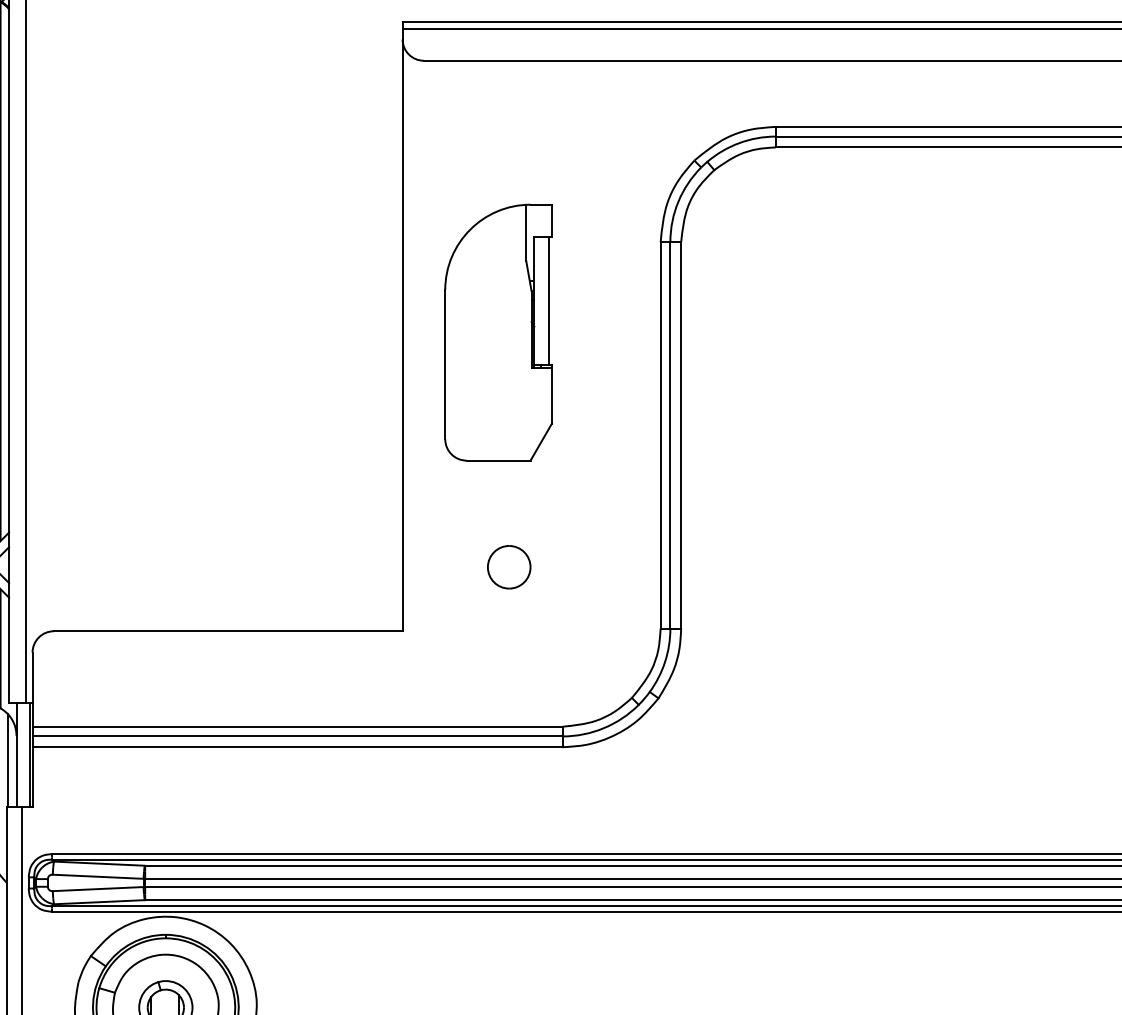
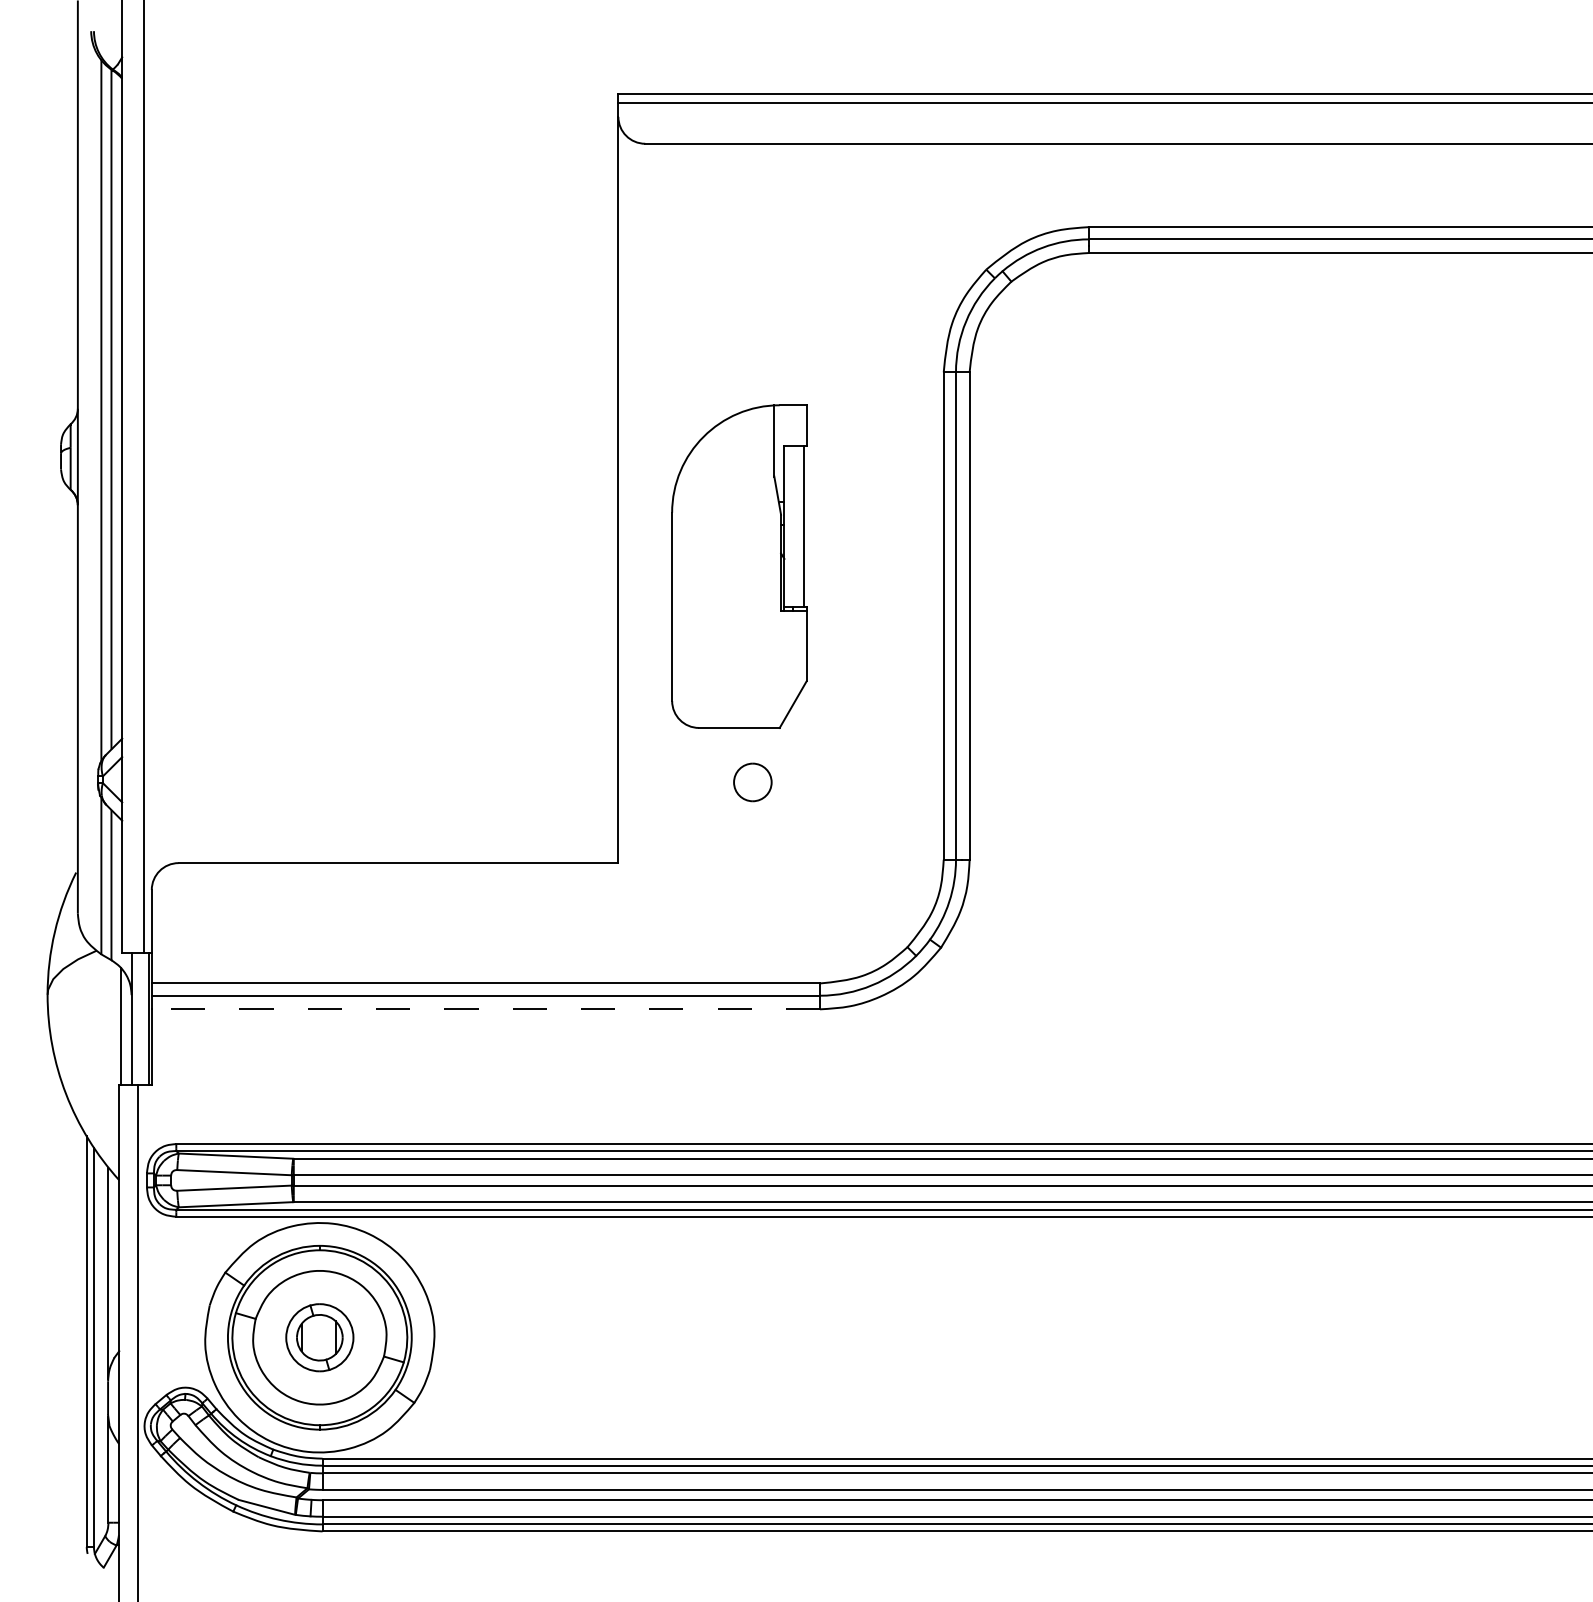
part: (498, 332) -> (739, 566), moved
part: (508, 567) -> (752, 782), size x0.7
line: (297, 747) -> (485, 1009), solid -> dashed

